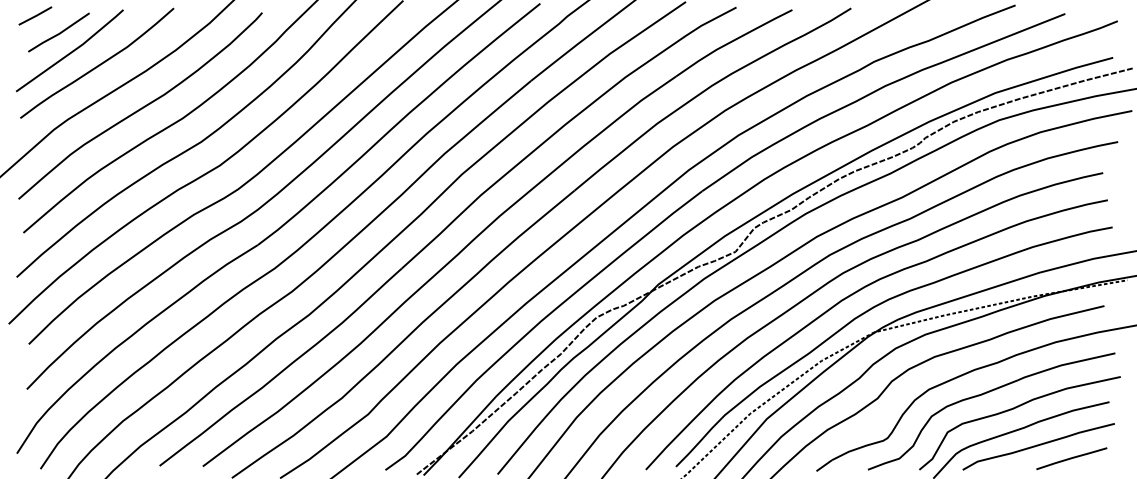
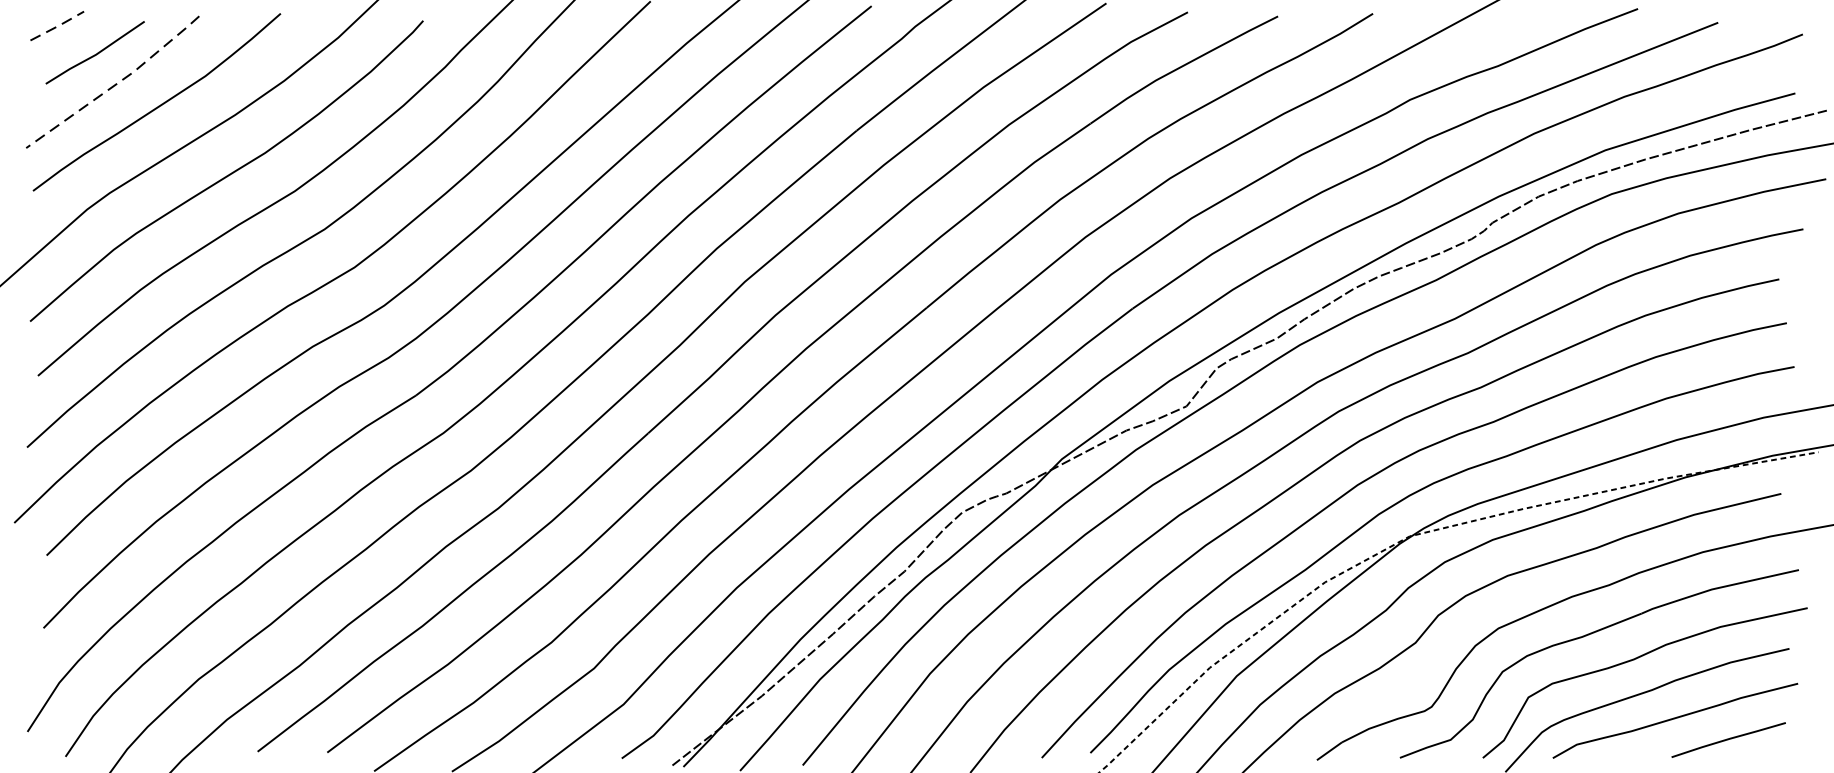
line: (36, 16) -> (59, 26), solid -> dashed
line: (72, 51) -> (117, 83), solid -> dashed

